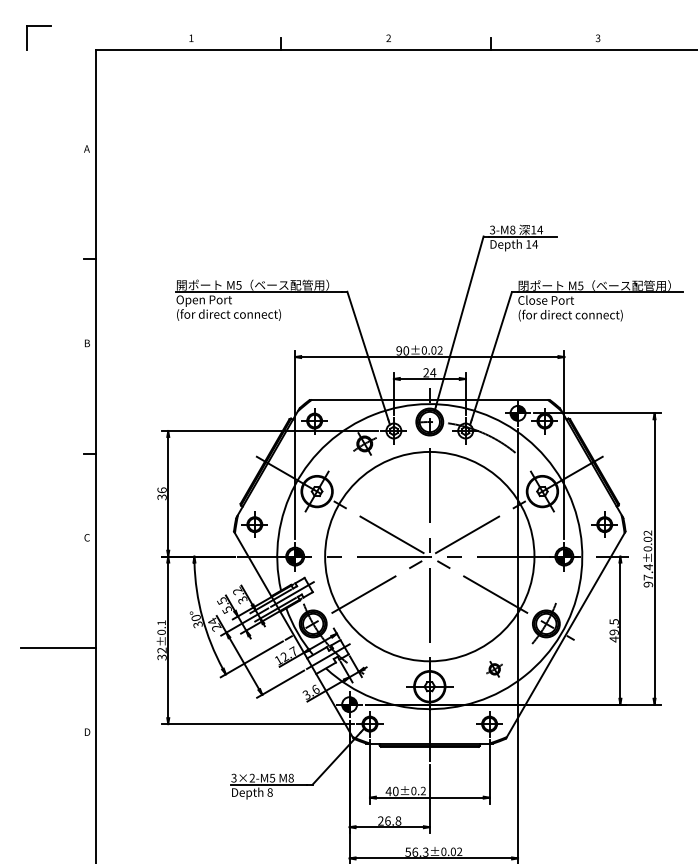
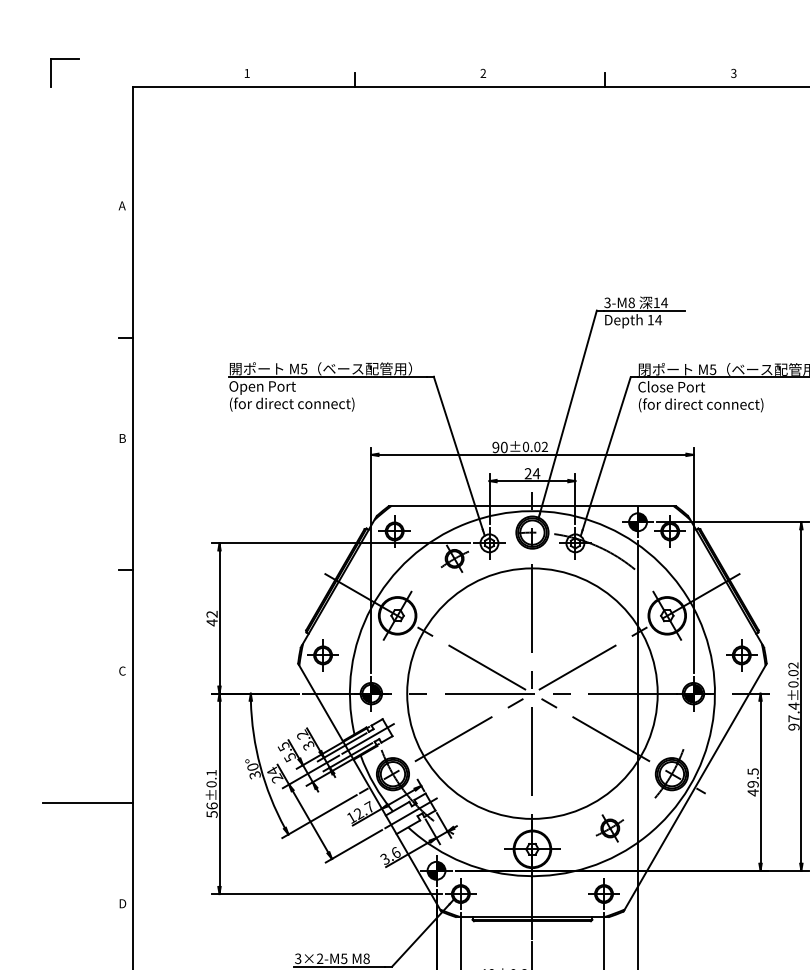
text: (161, 493) -> (211, 618), 36 -> 42
text: (161, 653) -> (211, 809), 32 -> 56
part: (494, 669) -> (609, 828), size x1.43

